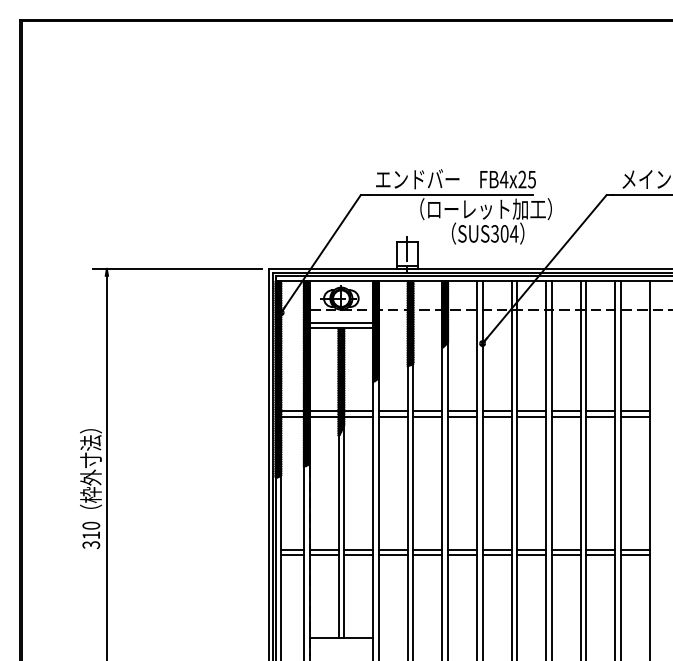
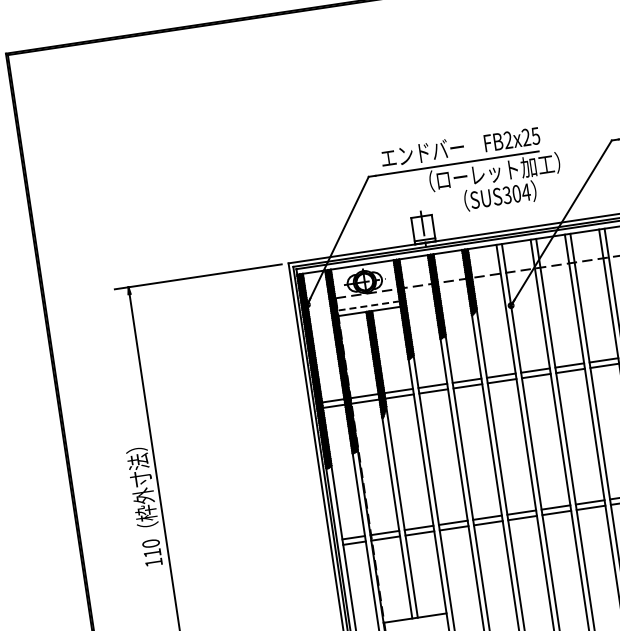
text: (503, 179) -> (507, 140), FB4x25 -> FB2x25
line: (341, 322) -> (368, 305), solid -> dashed
text: (91, 545) -> (154, 563), 310 -> 110

